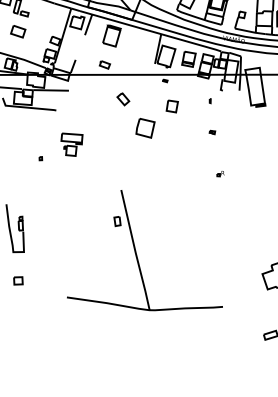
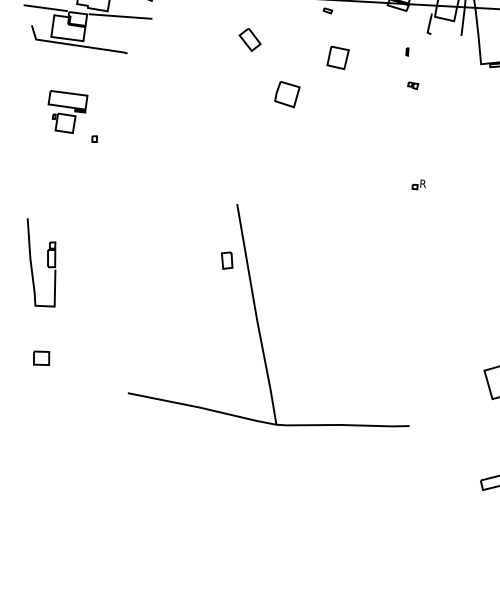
part: (145, 127) -> (287, 93), size x0.71
part: (212, 132) -> (413, 85), moved
part: (71, 144) -> (66, 111), moved

